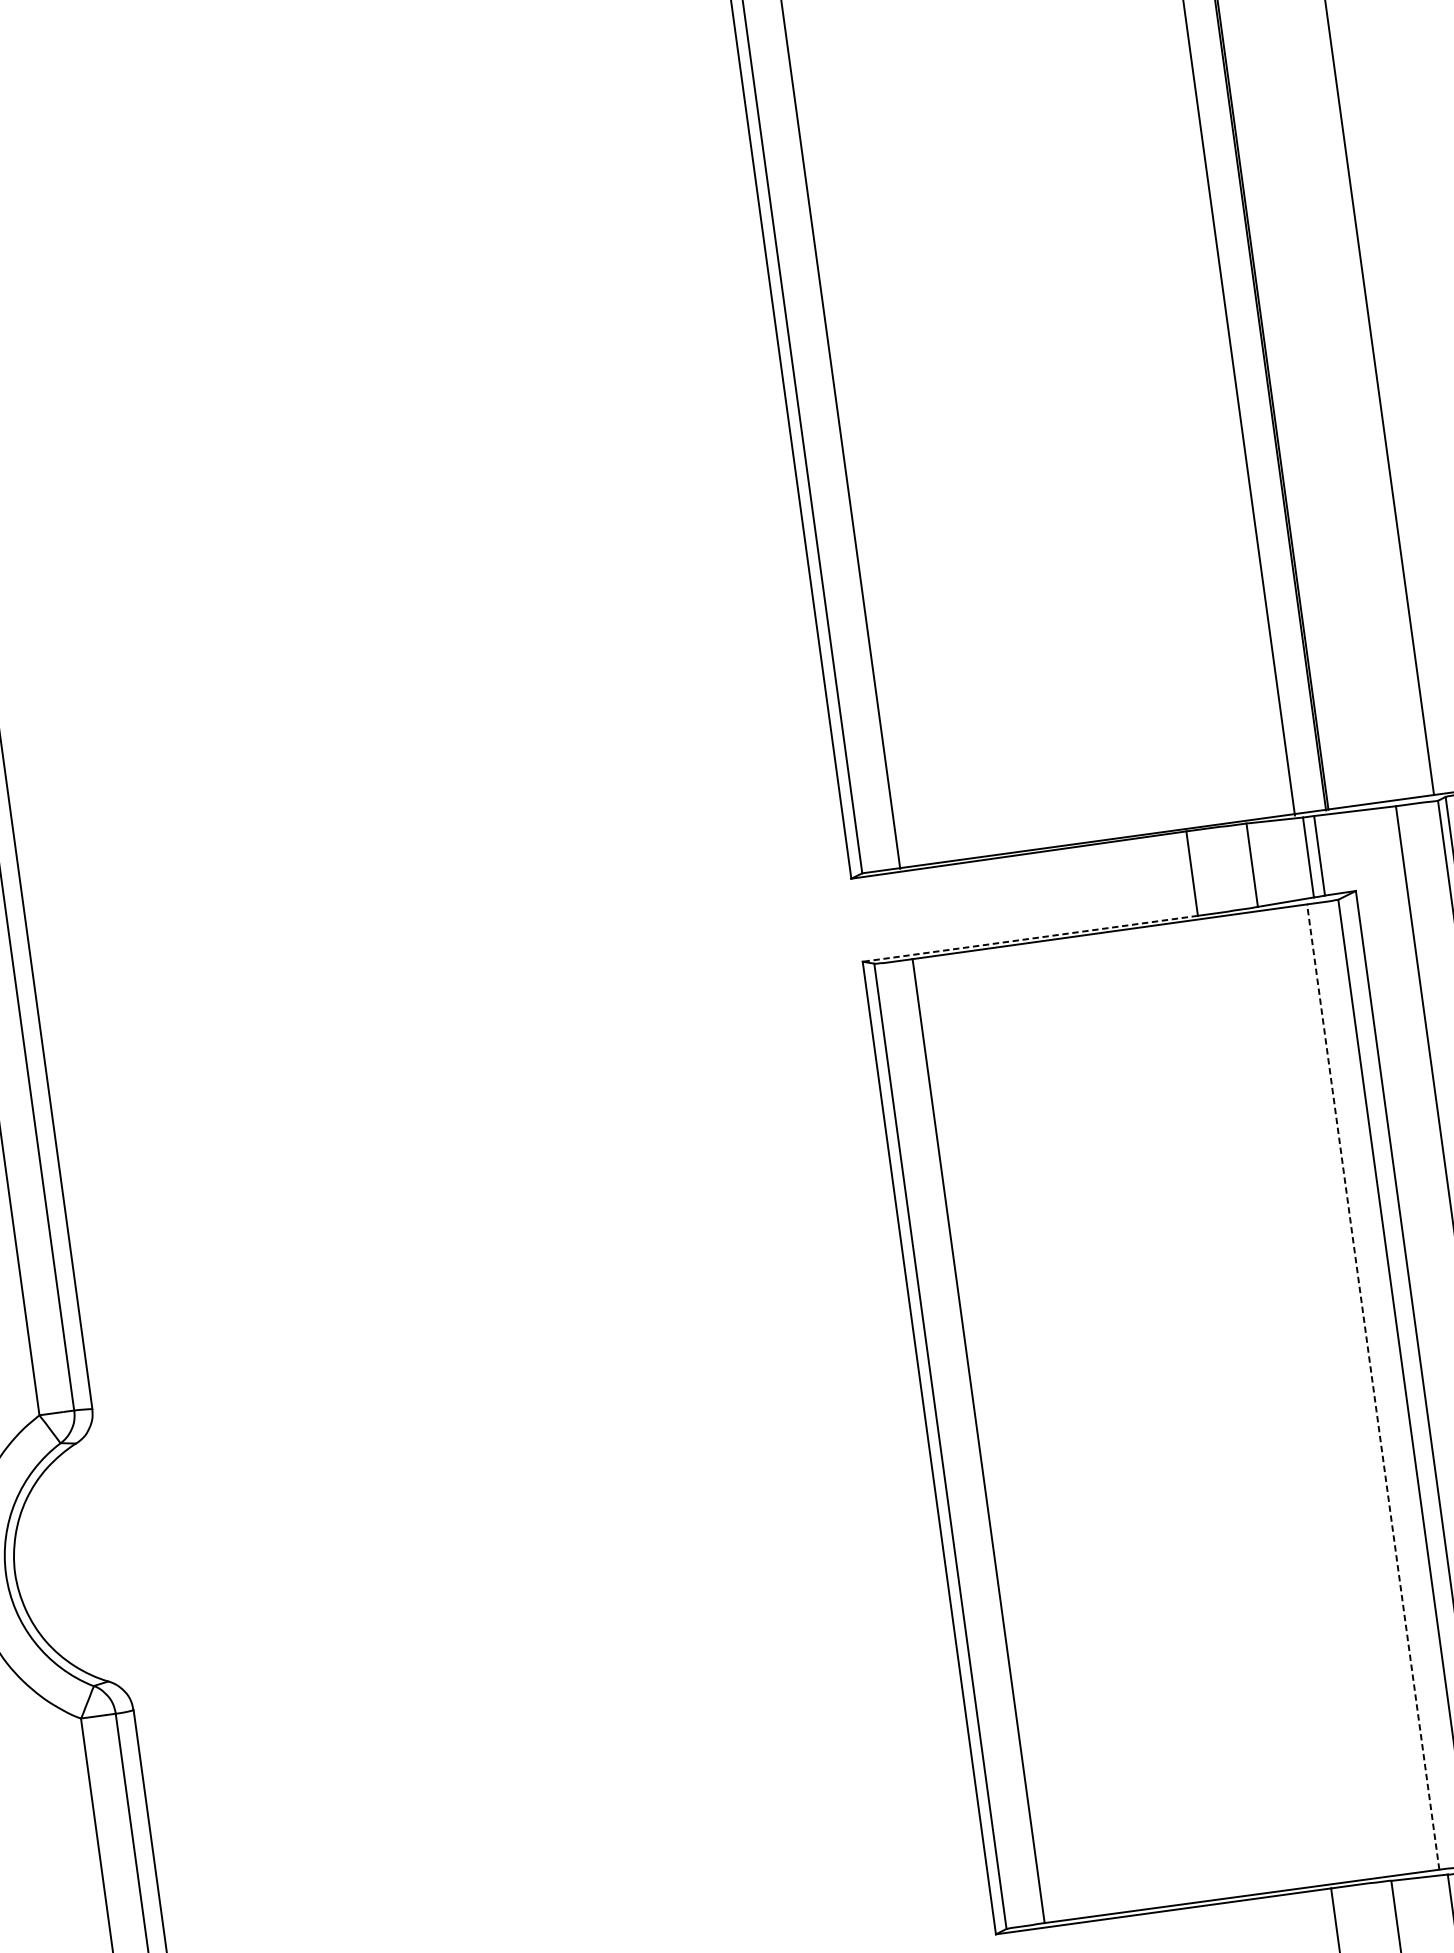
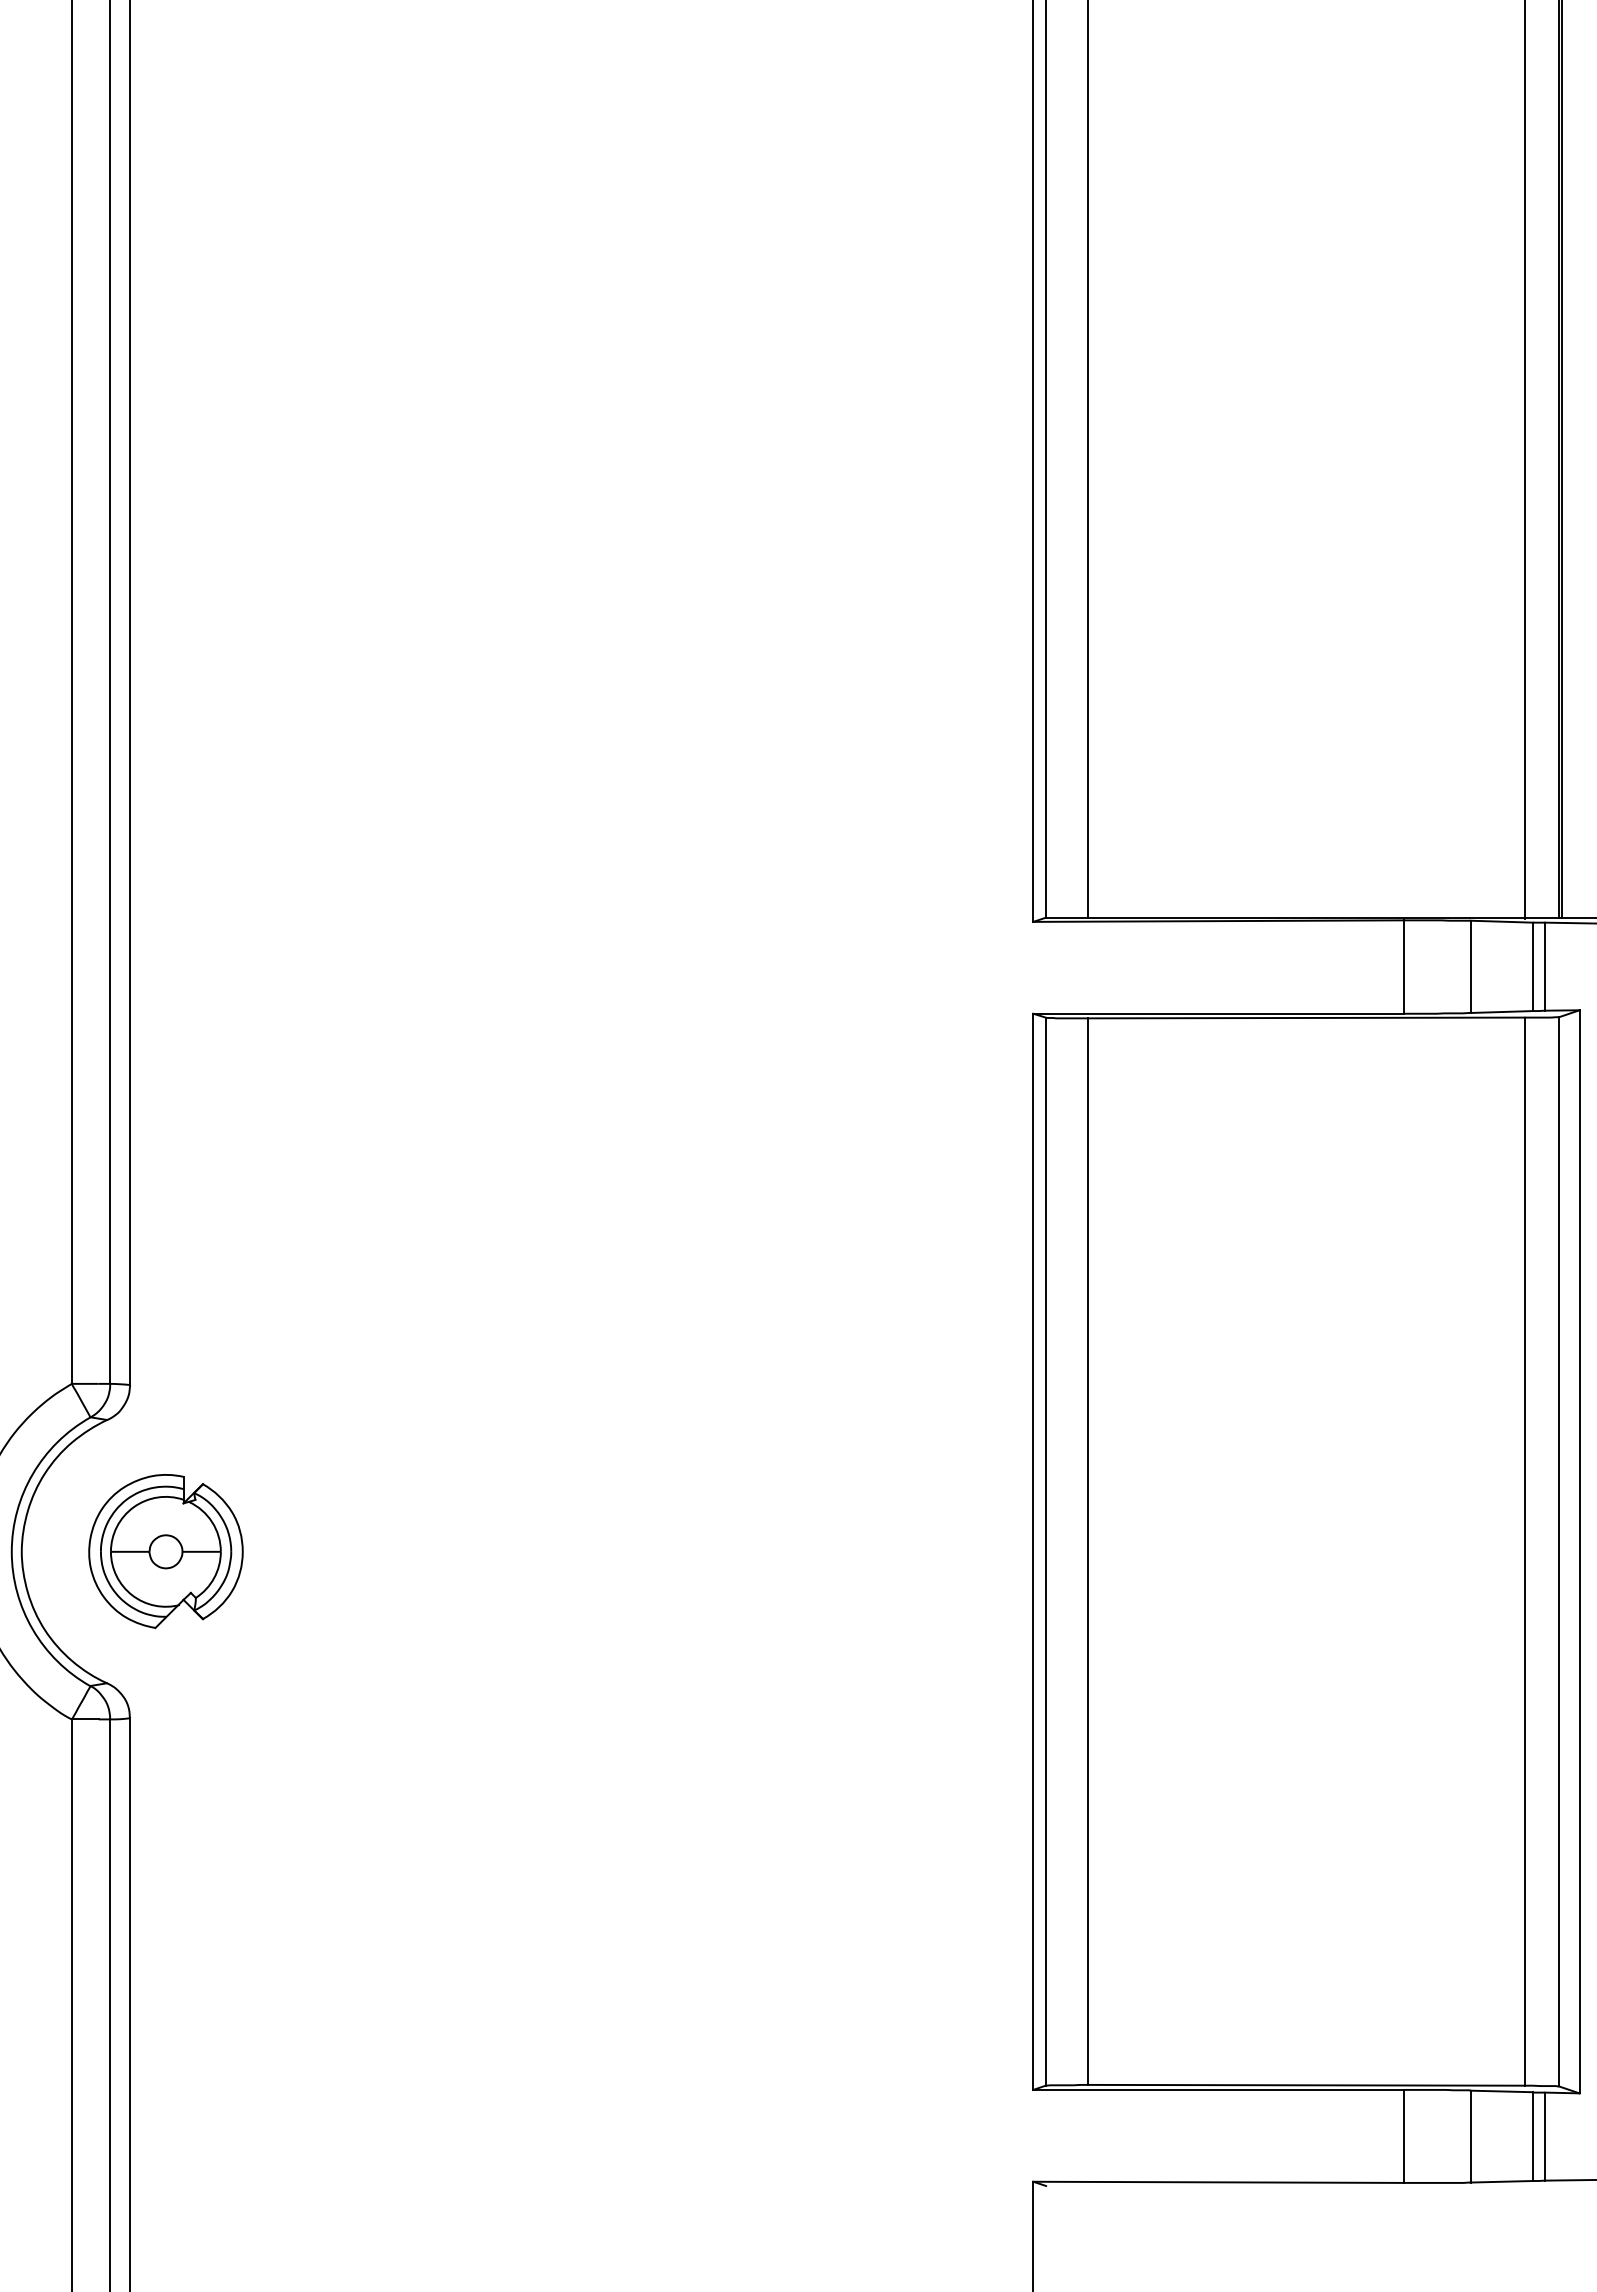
line: (1030, 938) -> (1218, 1013), dashed -> solid
line: (1373, 1386) -> (1524, 1551), dashed -> solid
part: (144, 1555) -> (165, 1551), added

